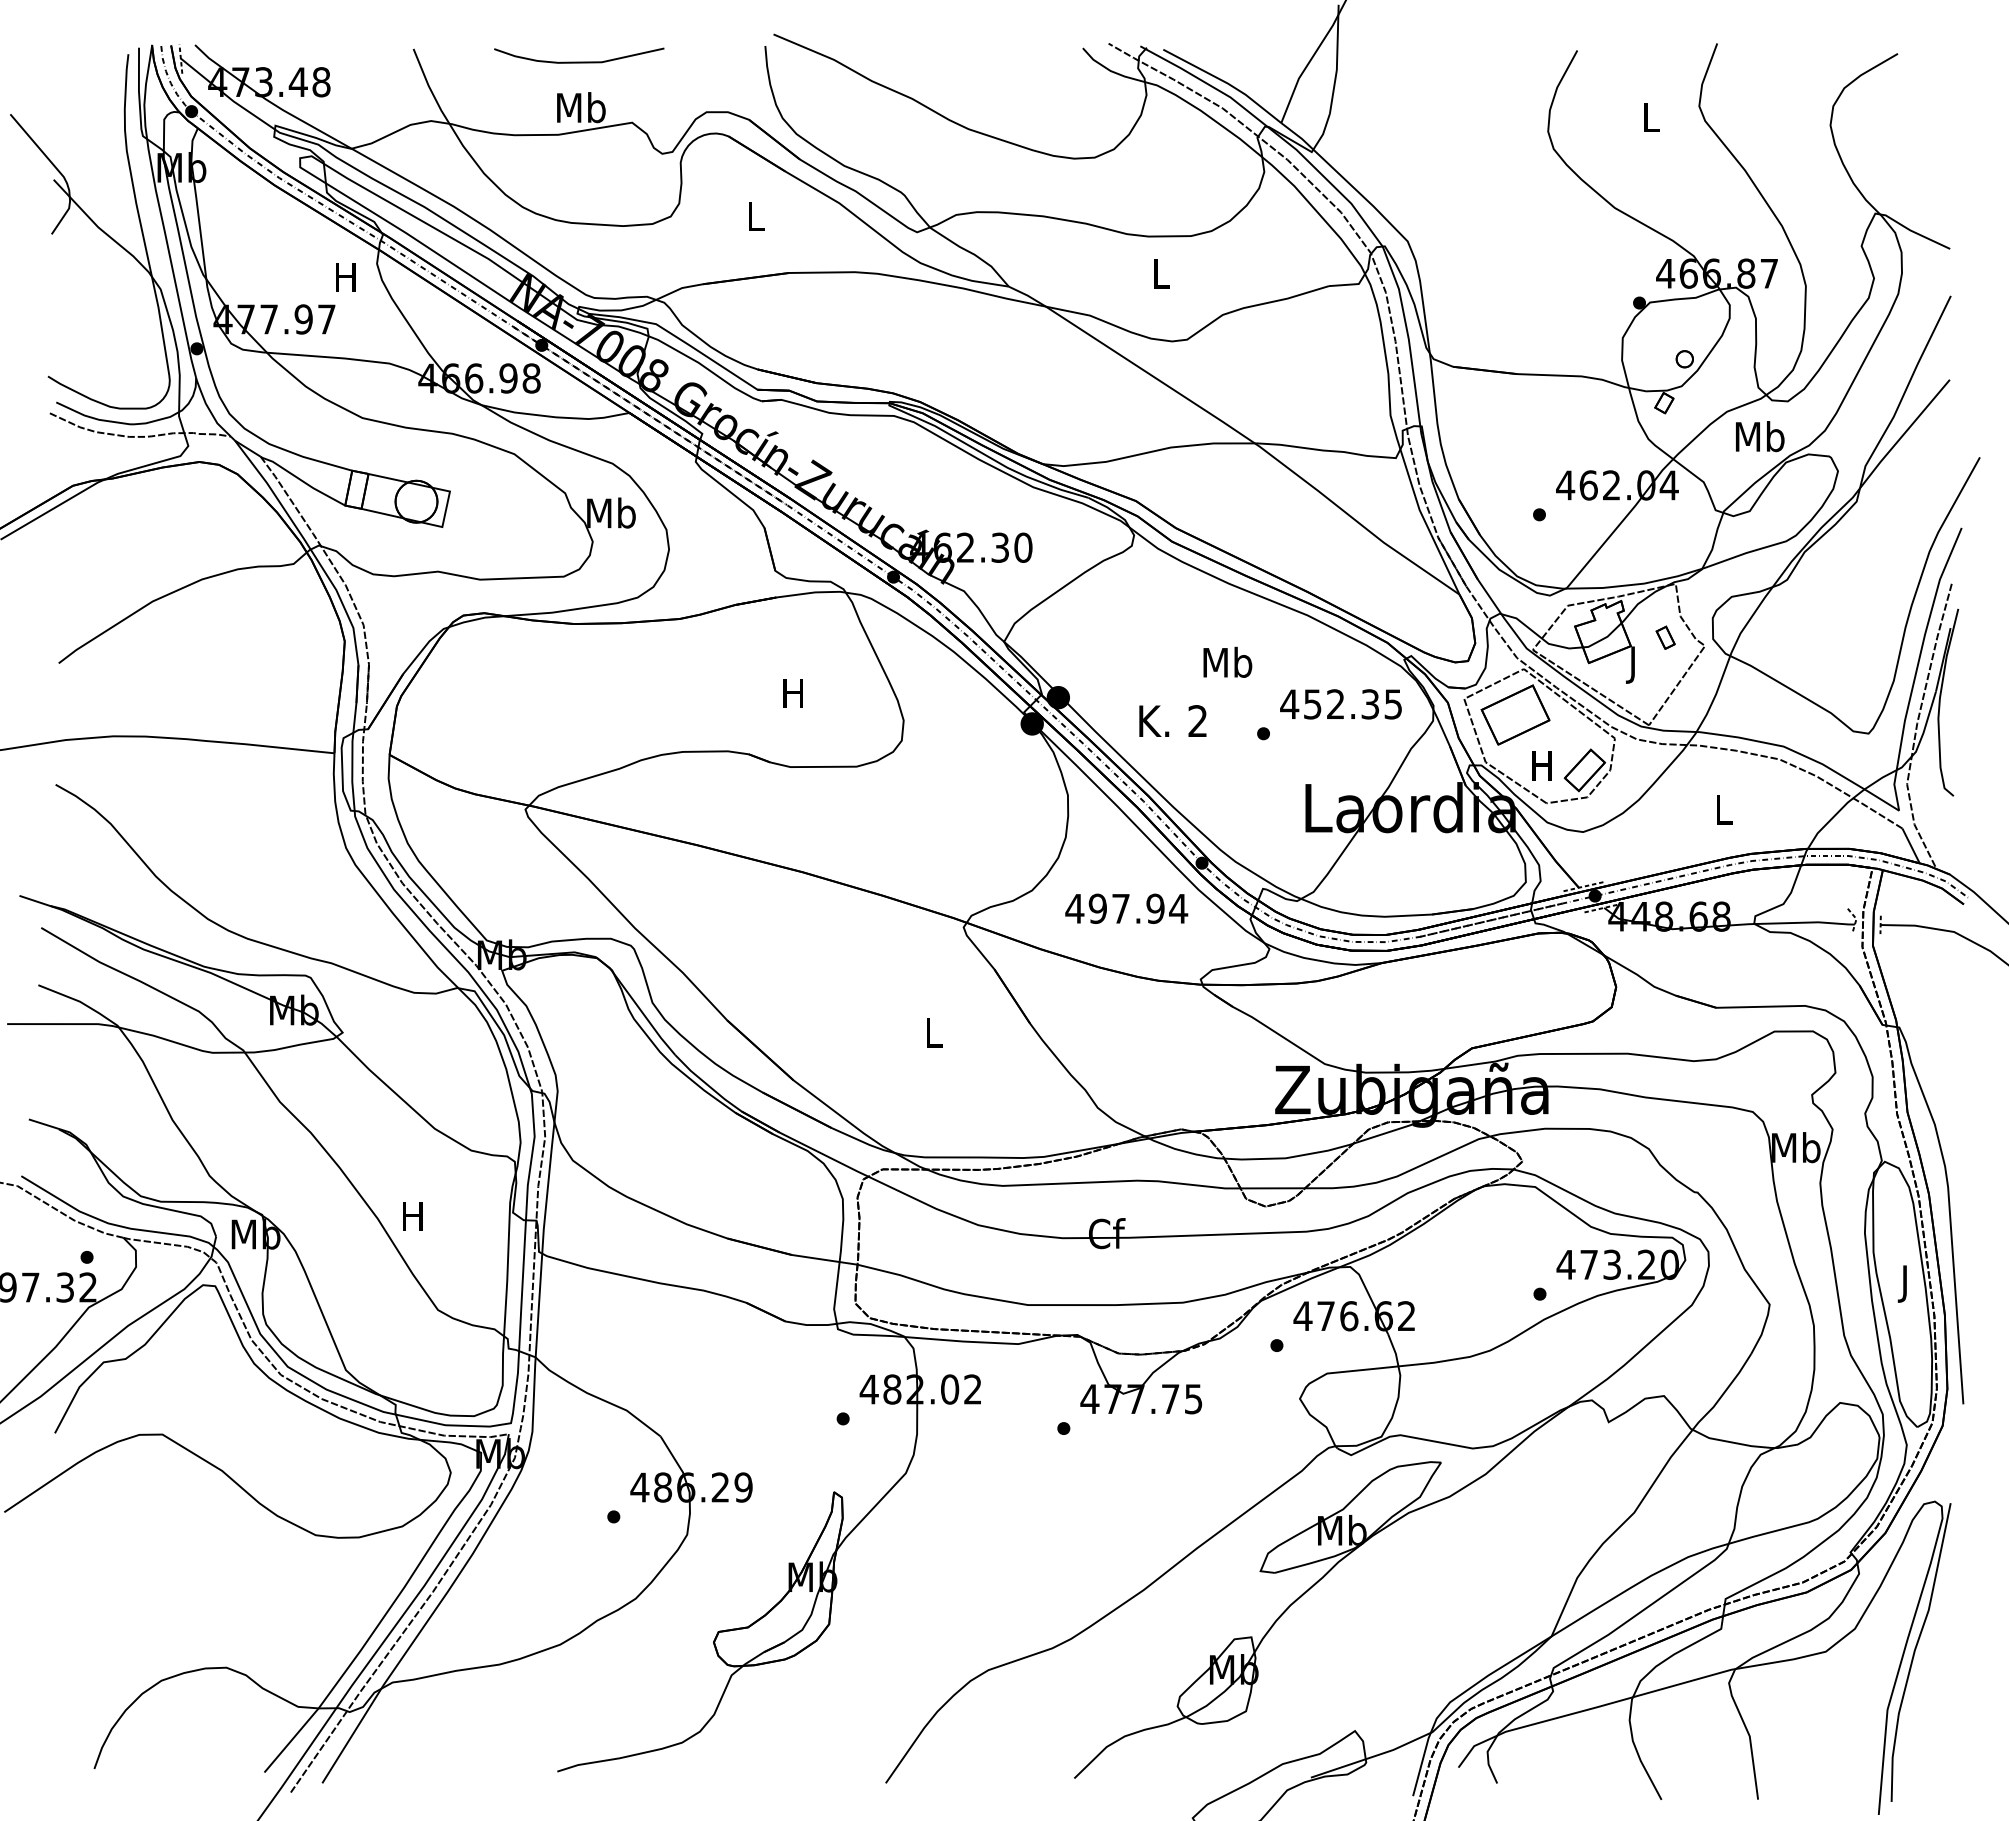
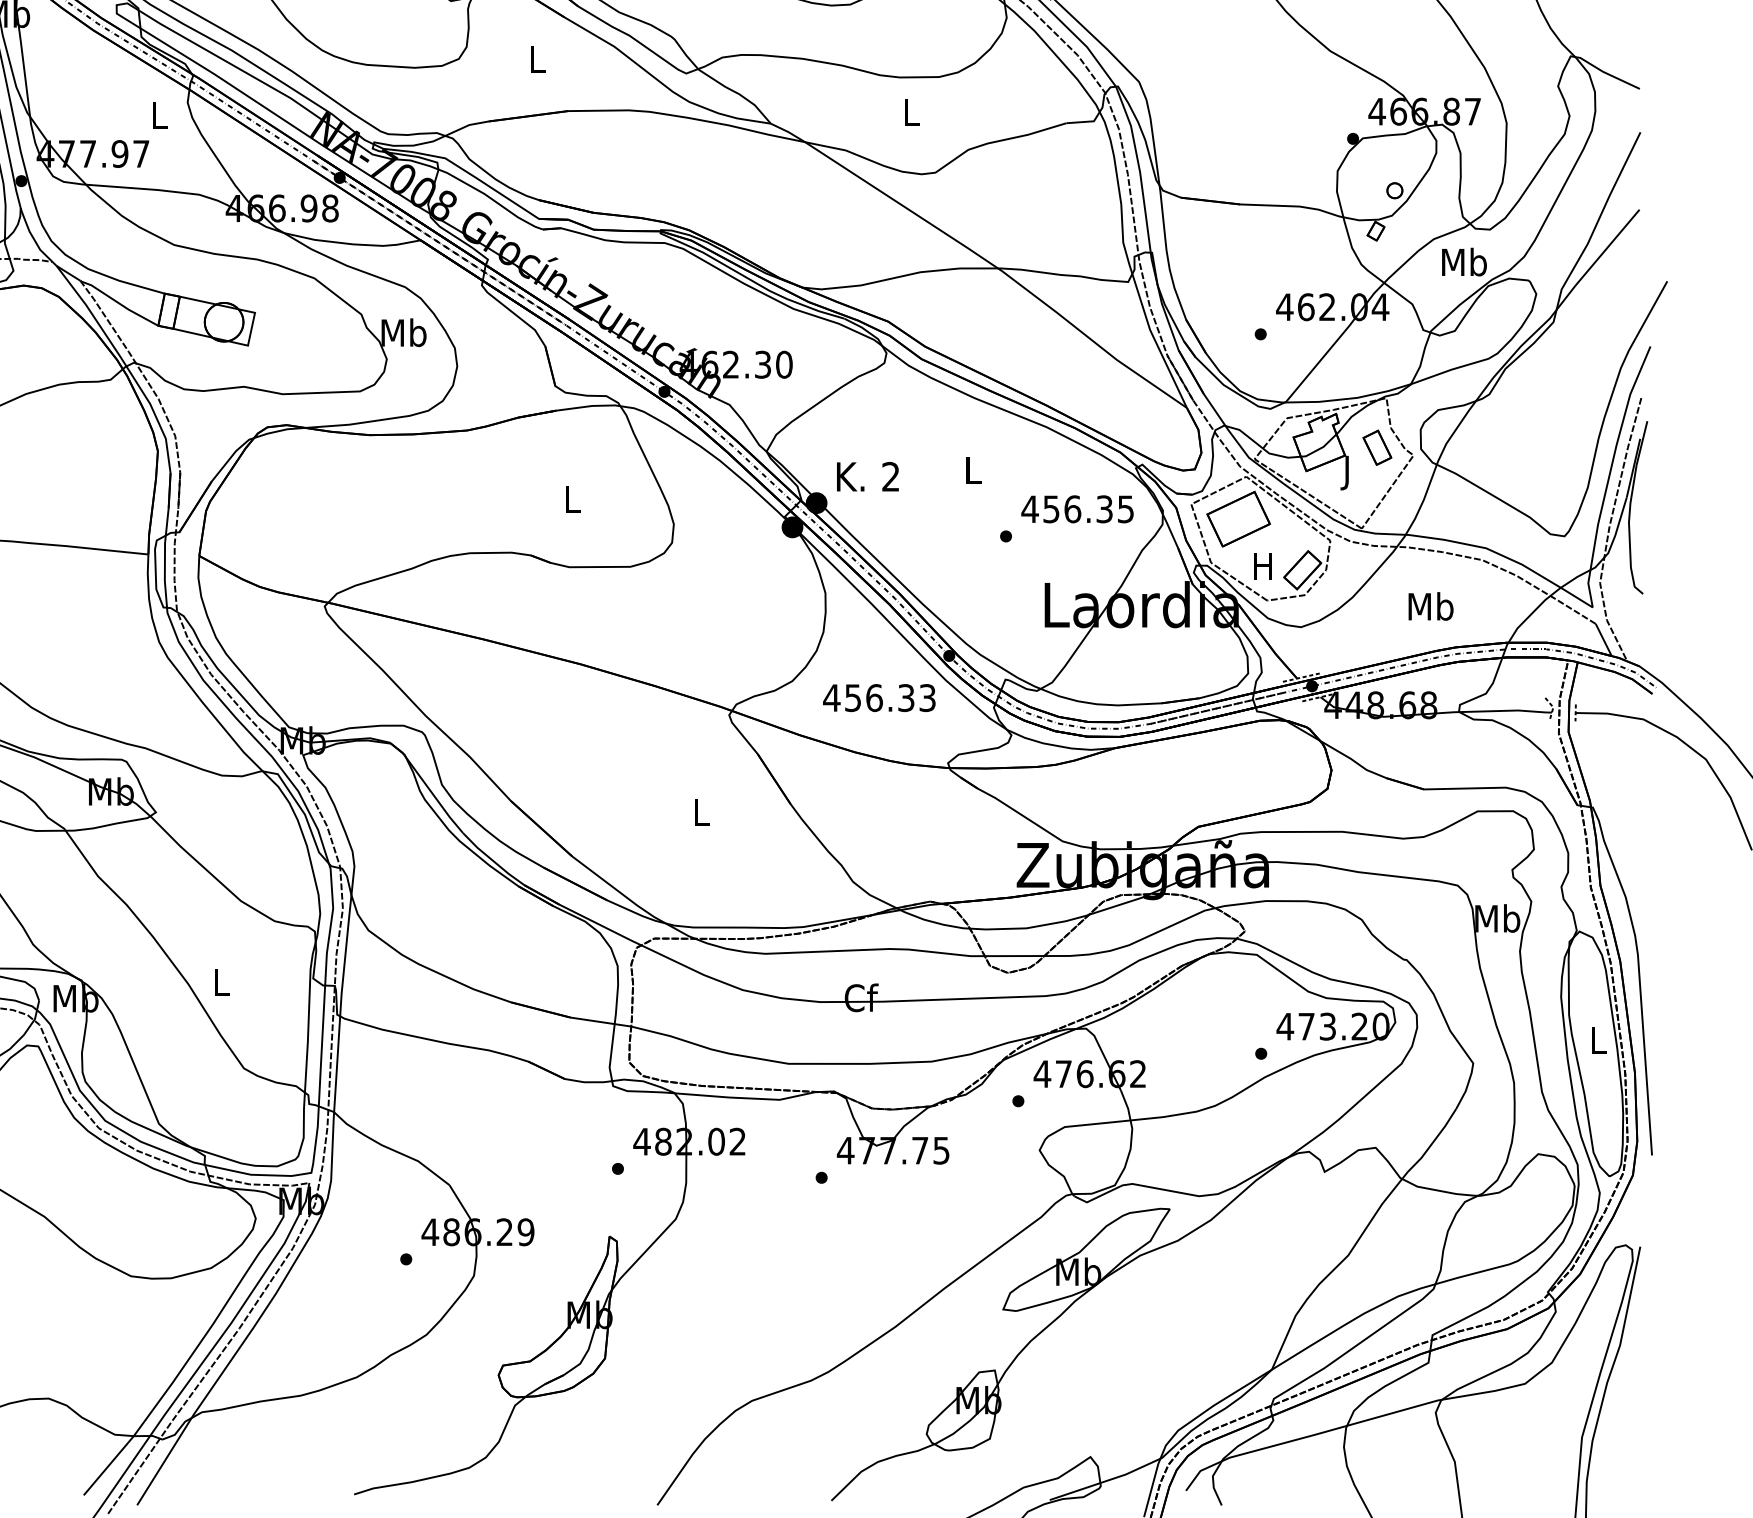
text: (345, 277) -> (158, 115), H -> L
part: (1665, 637) -> (1377, 447), size x1.67
text: (1227, 661) -> (972, 469), Mb -> L
text: (792, 693) -> (571, 499), H -> L
text: (1336, 704) -> (1073, 509), 452.35 -> 456.35
text: (1172, 720) -> (867, 476), moved
text: (1723, 809) -> (1430, 606), L -> Mb
text: (1138, 908) -> (890, 697), 497.94 -> 456.33
text: (412, 1216) -> (220, 982), H -> L
text: (1905, 1283) -> (1598, 1043), J -> L

